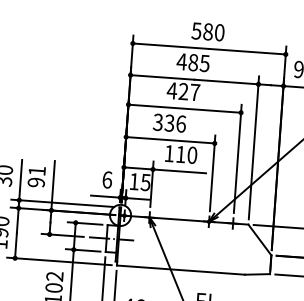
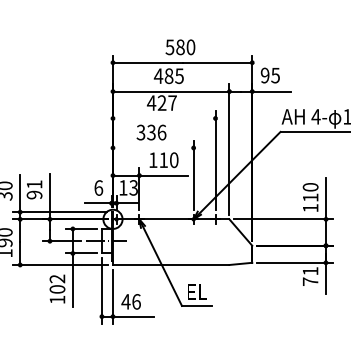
line: (185, 108) -> (164, 118), removed
line: (170, 139) -> (153, 147), removed
text: (145, 182) -> (133, 187), 15 -> 13

